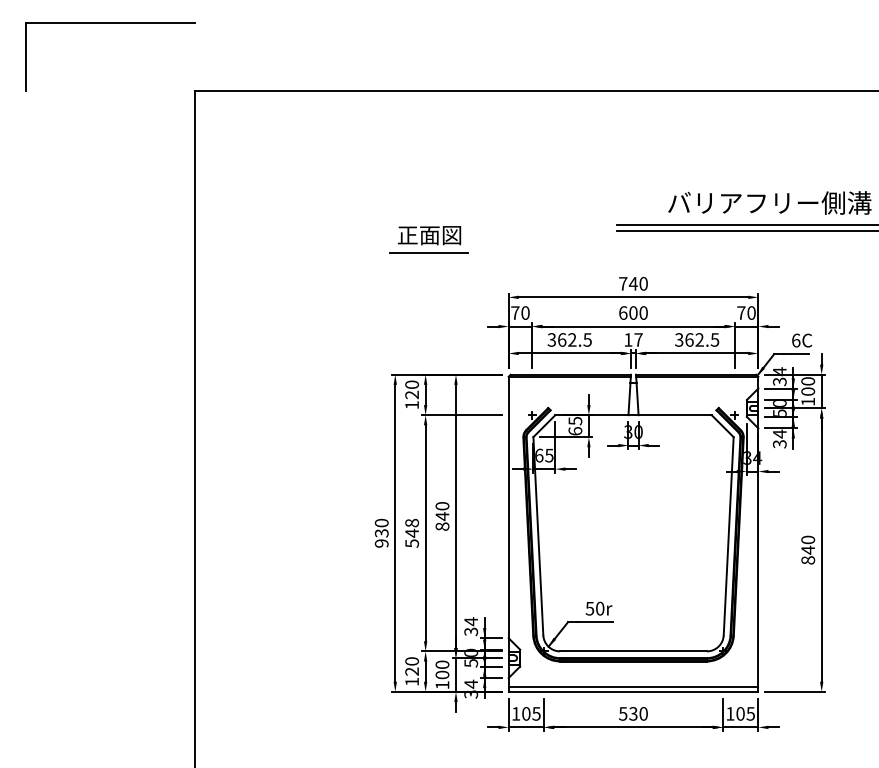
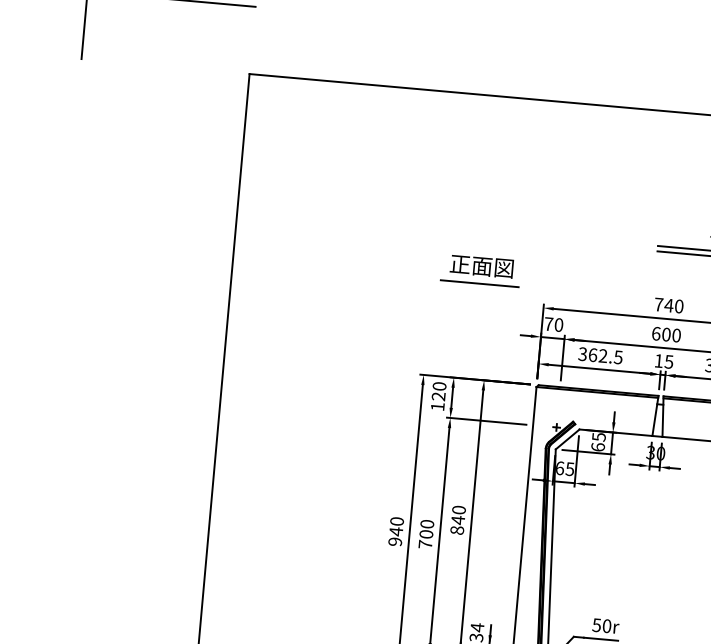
part: (428, 239) -> (480, 270), moved
text: (638, 339) -> (669, 361), 17 -> 15
text: (381, 532) -> (395, 530), 930 -> 940
text: (412, 532) -> (426, 533), 548 -> 700

